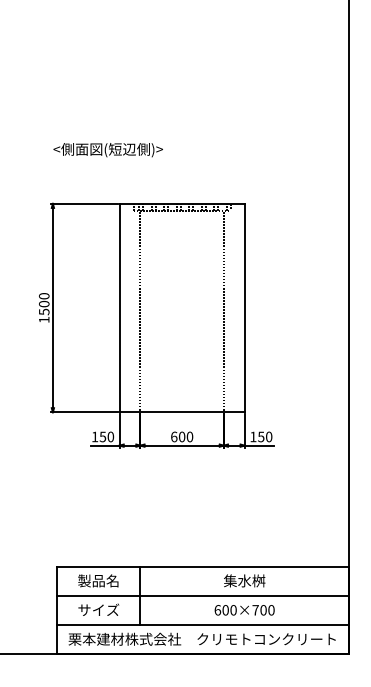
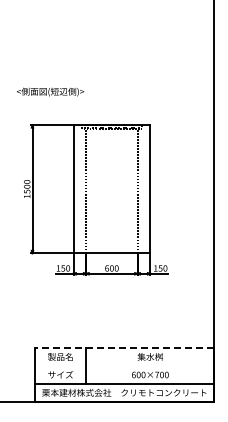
text: (108, 149) -> (50, 91), moved
line: (202, 567) -> (124, 348), solid -> dashed
line: (202, 596) -> (124, 366), removed

